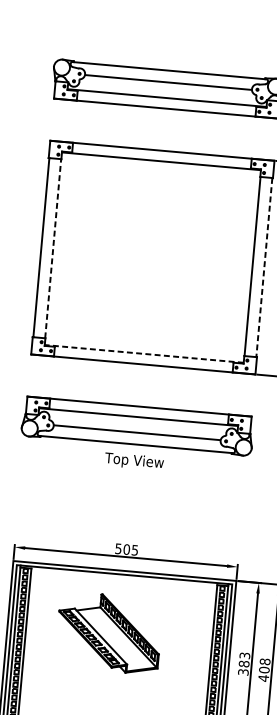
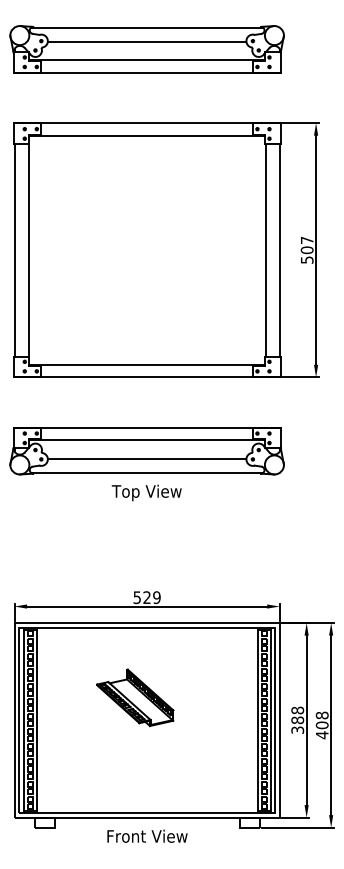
line: (53, 248) -> (28, 250), dashed -> solid
line: (264, 267) -> (279, 250), dashed -> solid
line: (143, 353) -> (146, 364), dashed -> solid
text: (130, 549) -> (151, 597), 505 -> 529
part: (109, 632) -> (135, 697), size x0.62
text: (244, 655) -> (297, 710), 383 -> 388

